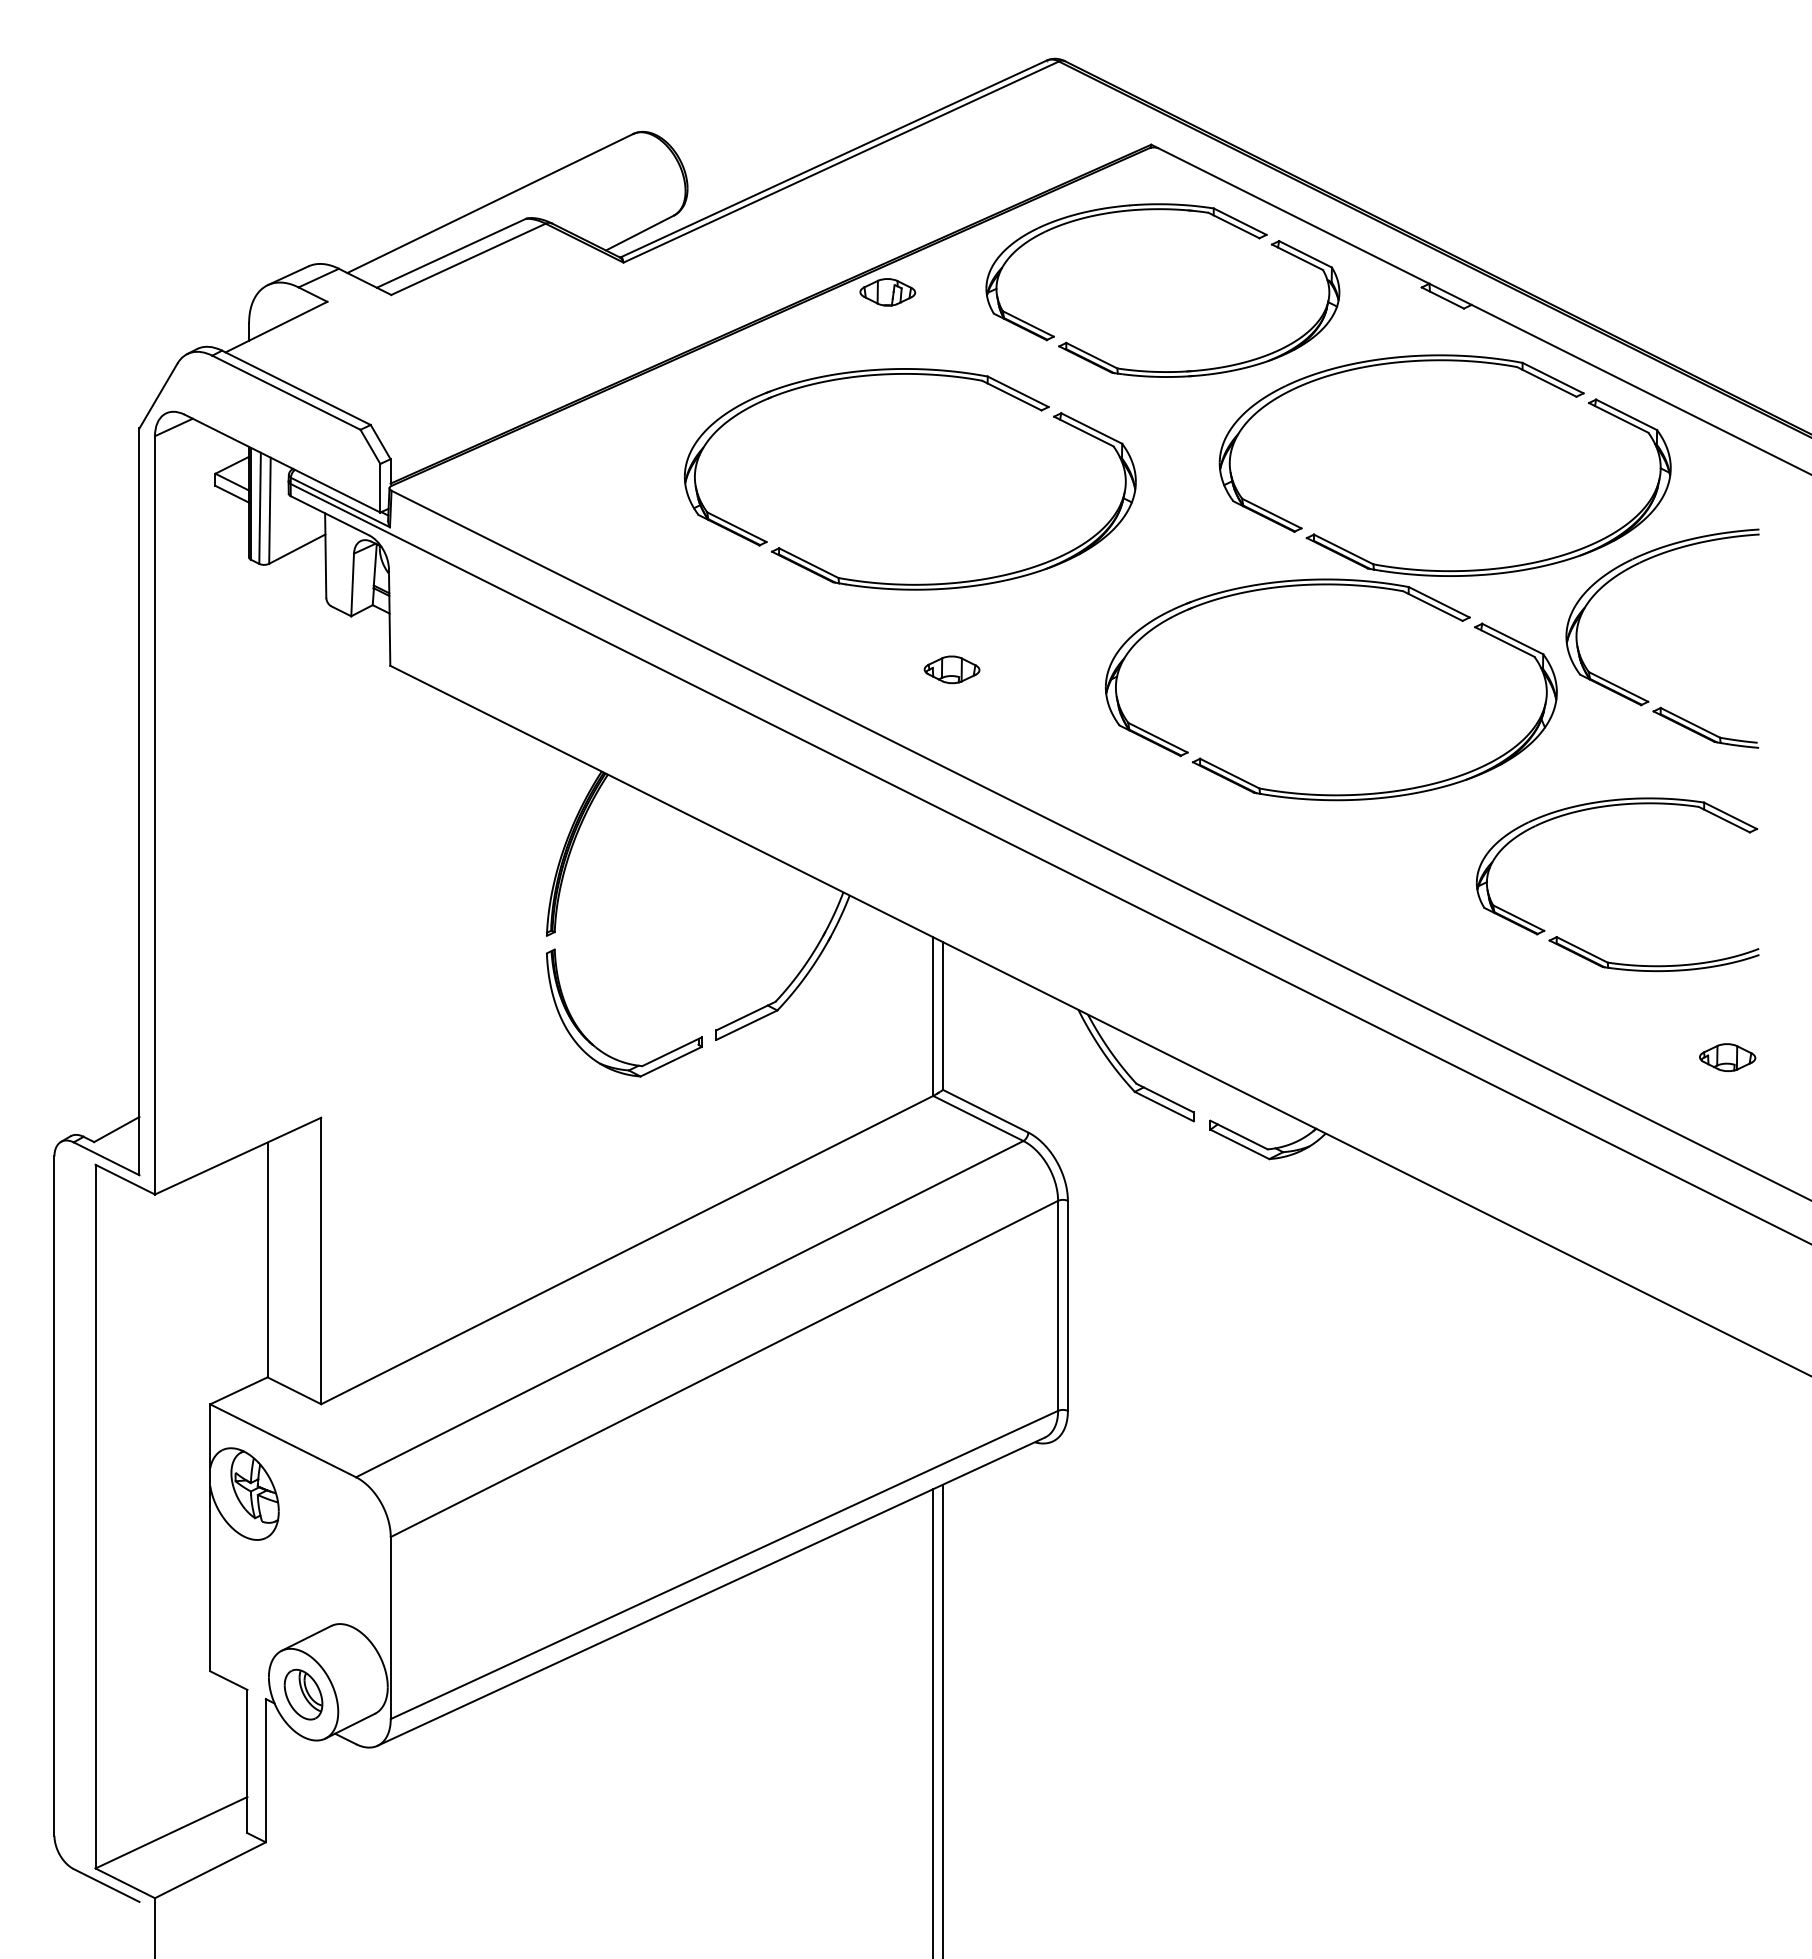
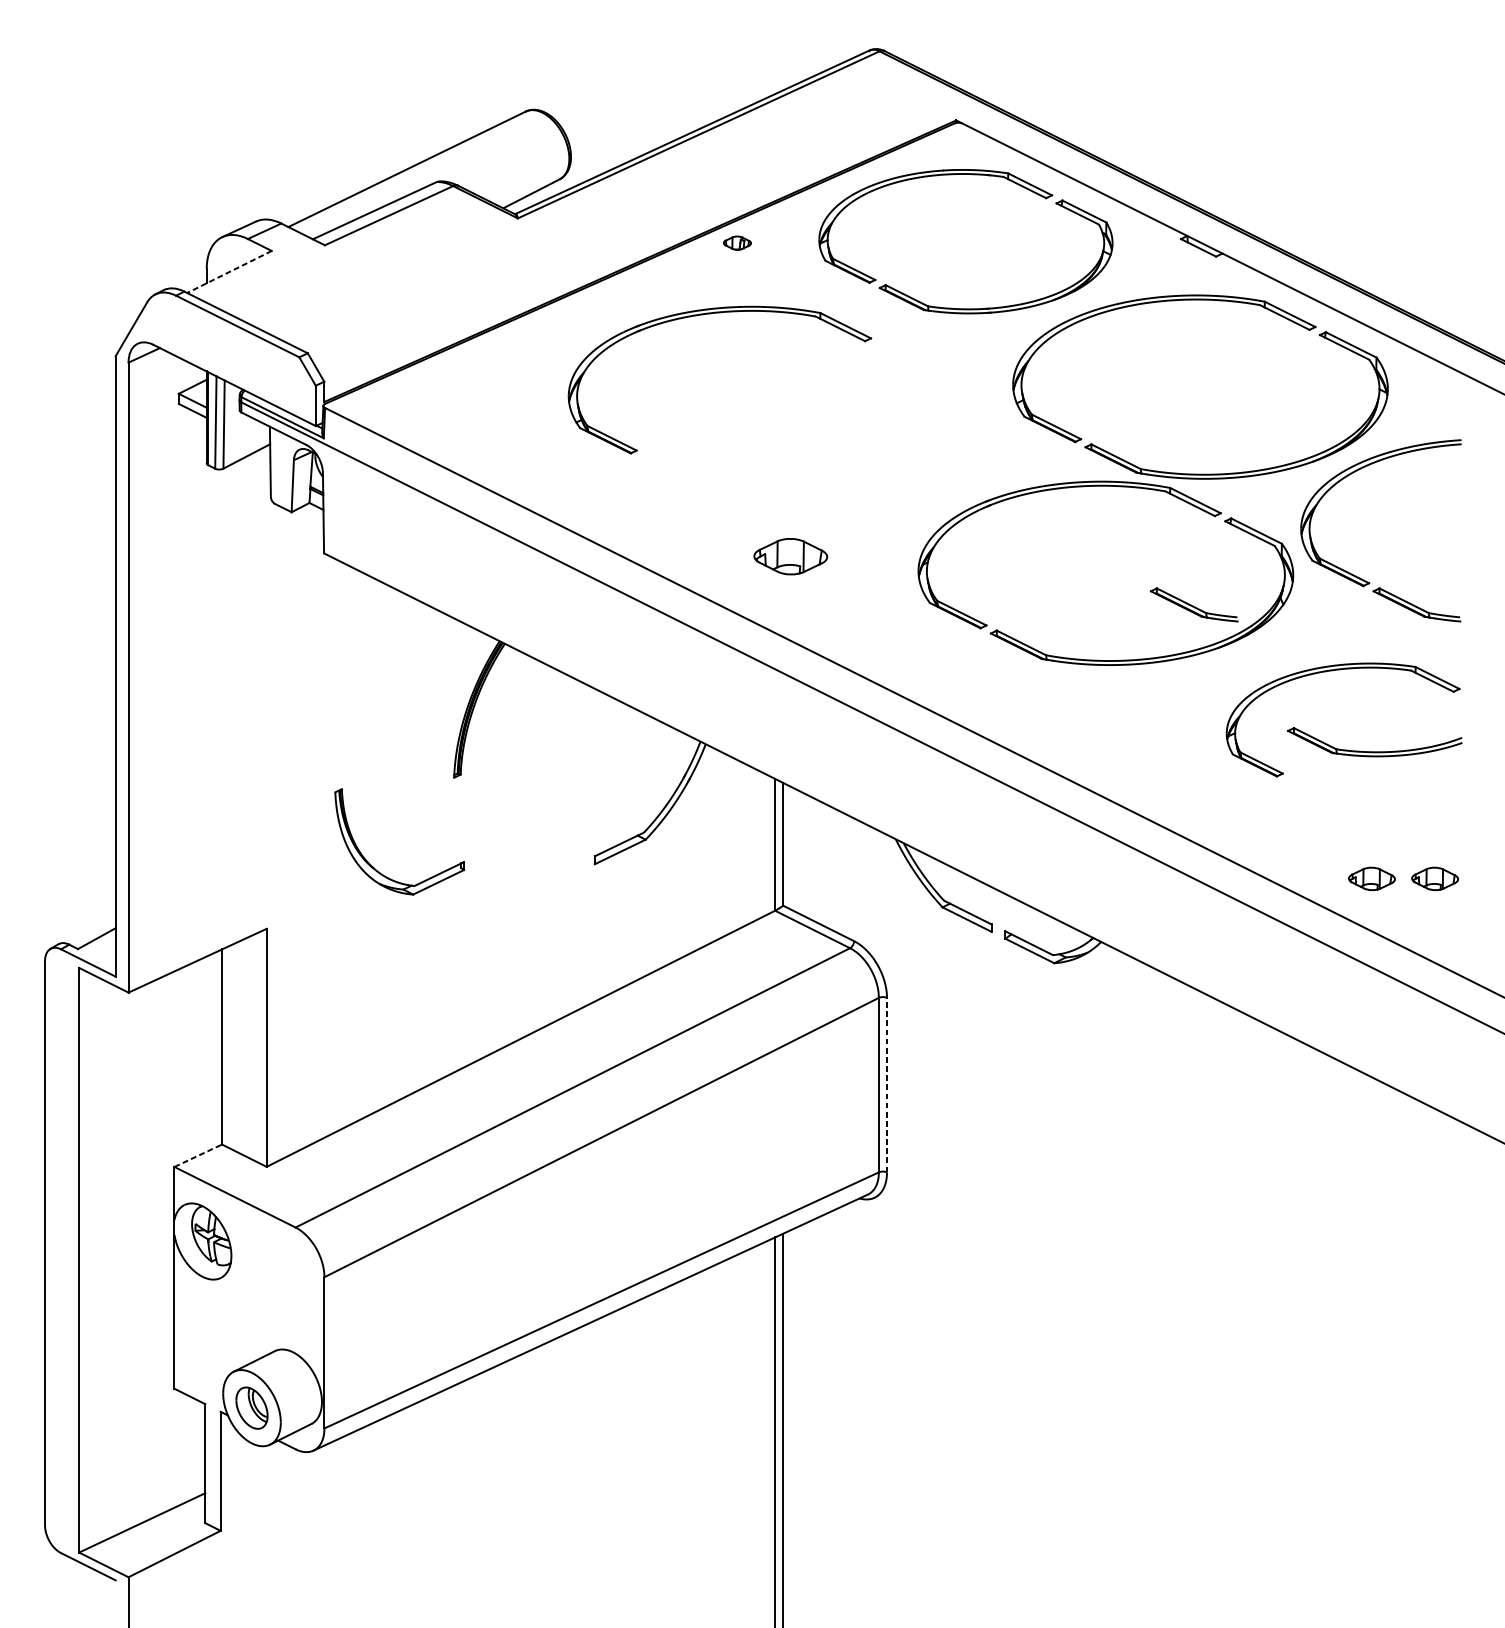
part: (887, 292) -> (737, 243), size x0.6
line: (276, 327) -> (229, 272), solid -> dashed
part: (956, 581) -> (794, 483), removed
part: (951, 669) -> (790, 556), size x1.6
part: (1437, 727) -> (1194, 604), added
part: (1653, 965) -> (1374, 751), moved
part: (595, 1045) -> (375, 868), moved
part: (1651, 1057) -> (1371, 878), added
line: (1067, 1305) -> (886, 1084), solid -> dashed
line: (238, 1390) -> (197, 1155), solid -> dashed

